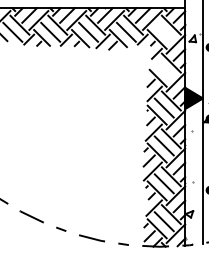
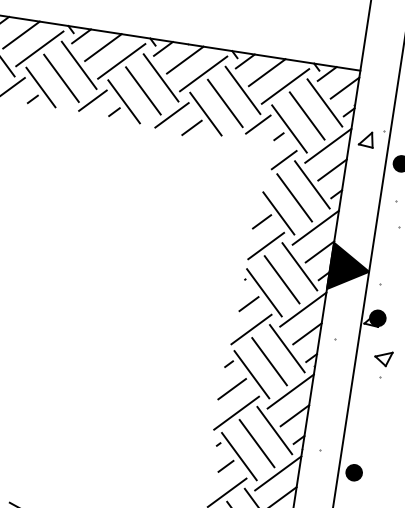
line: (163, 31) -> (305, 113), added
line: (163, 69) -> (293, 196), added

